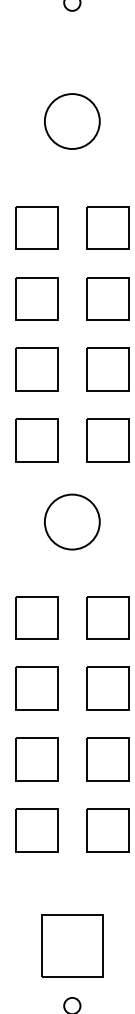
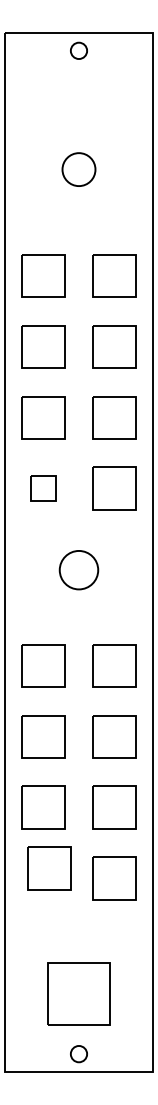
circle: (71, 121) -> (78, 169), size x0.6
part: (36, 440) -> (43, 488), size x0.6
circle: (71, 521) -> (78, 569), size x0.7
part: (36, 830) -> (49, 868), moved

